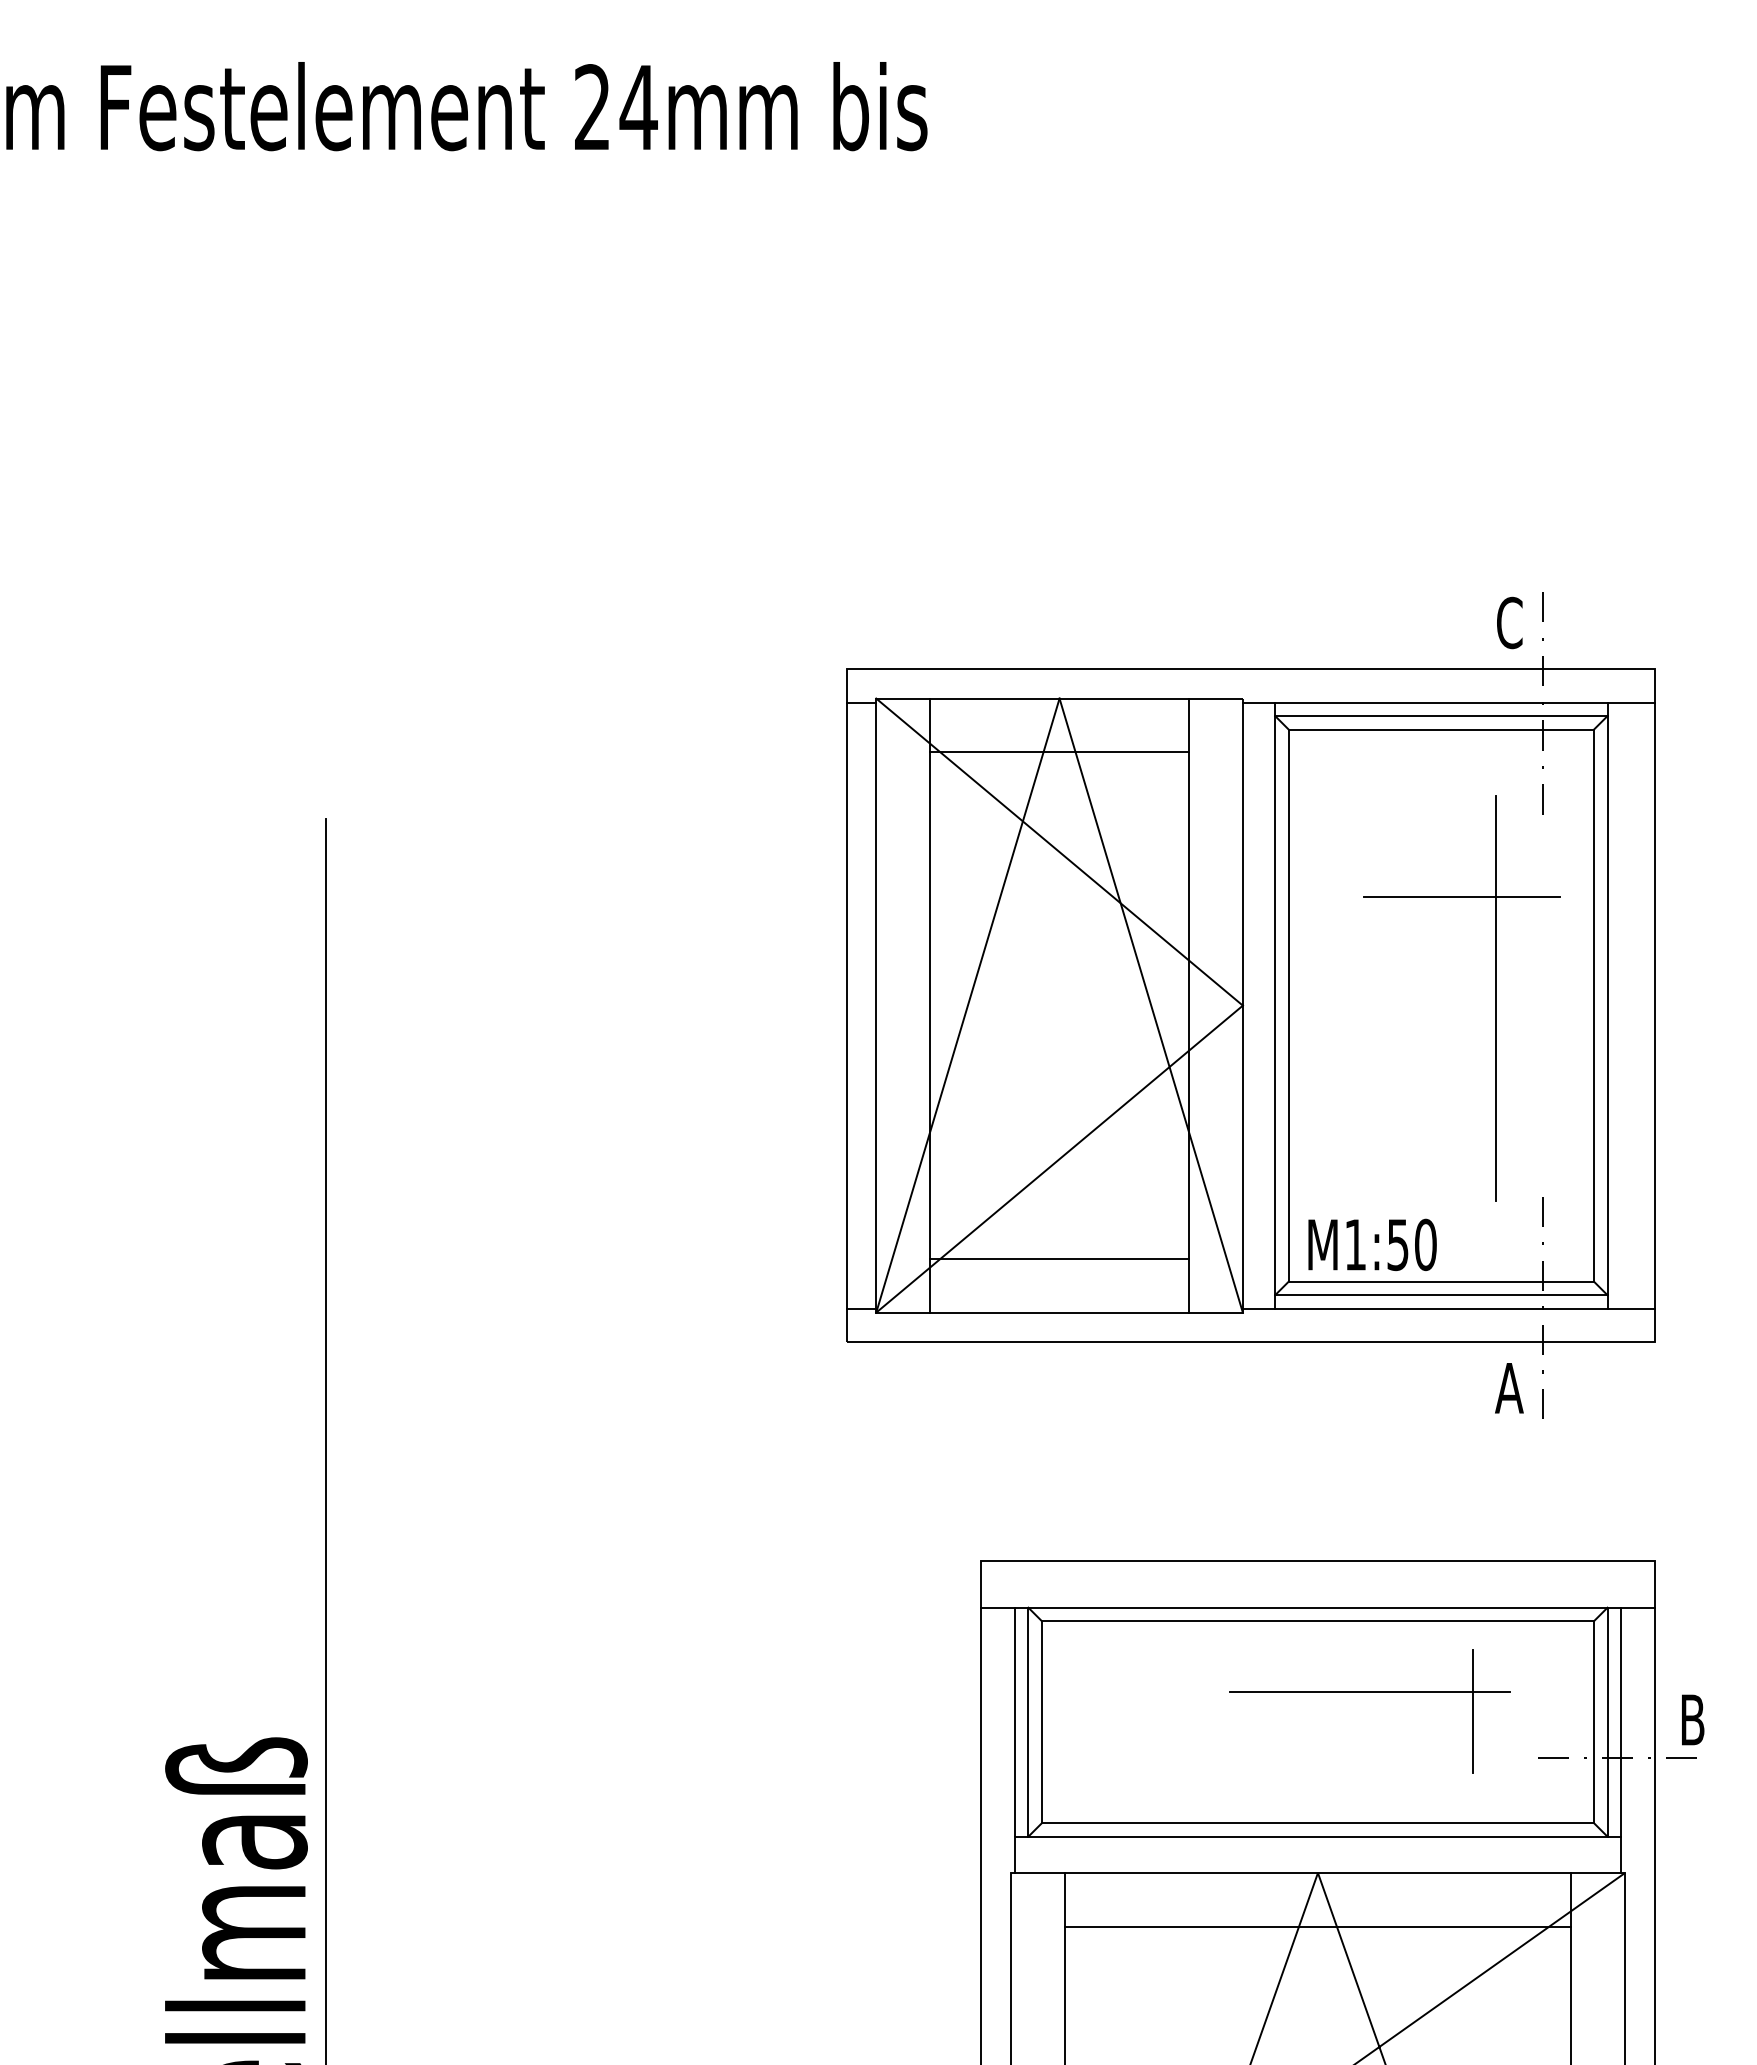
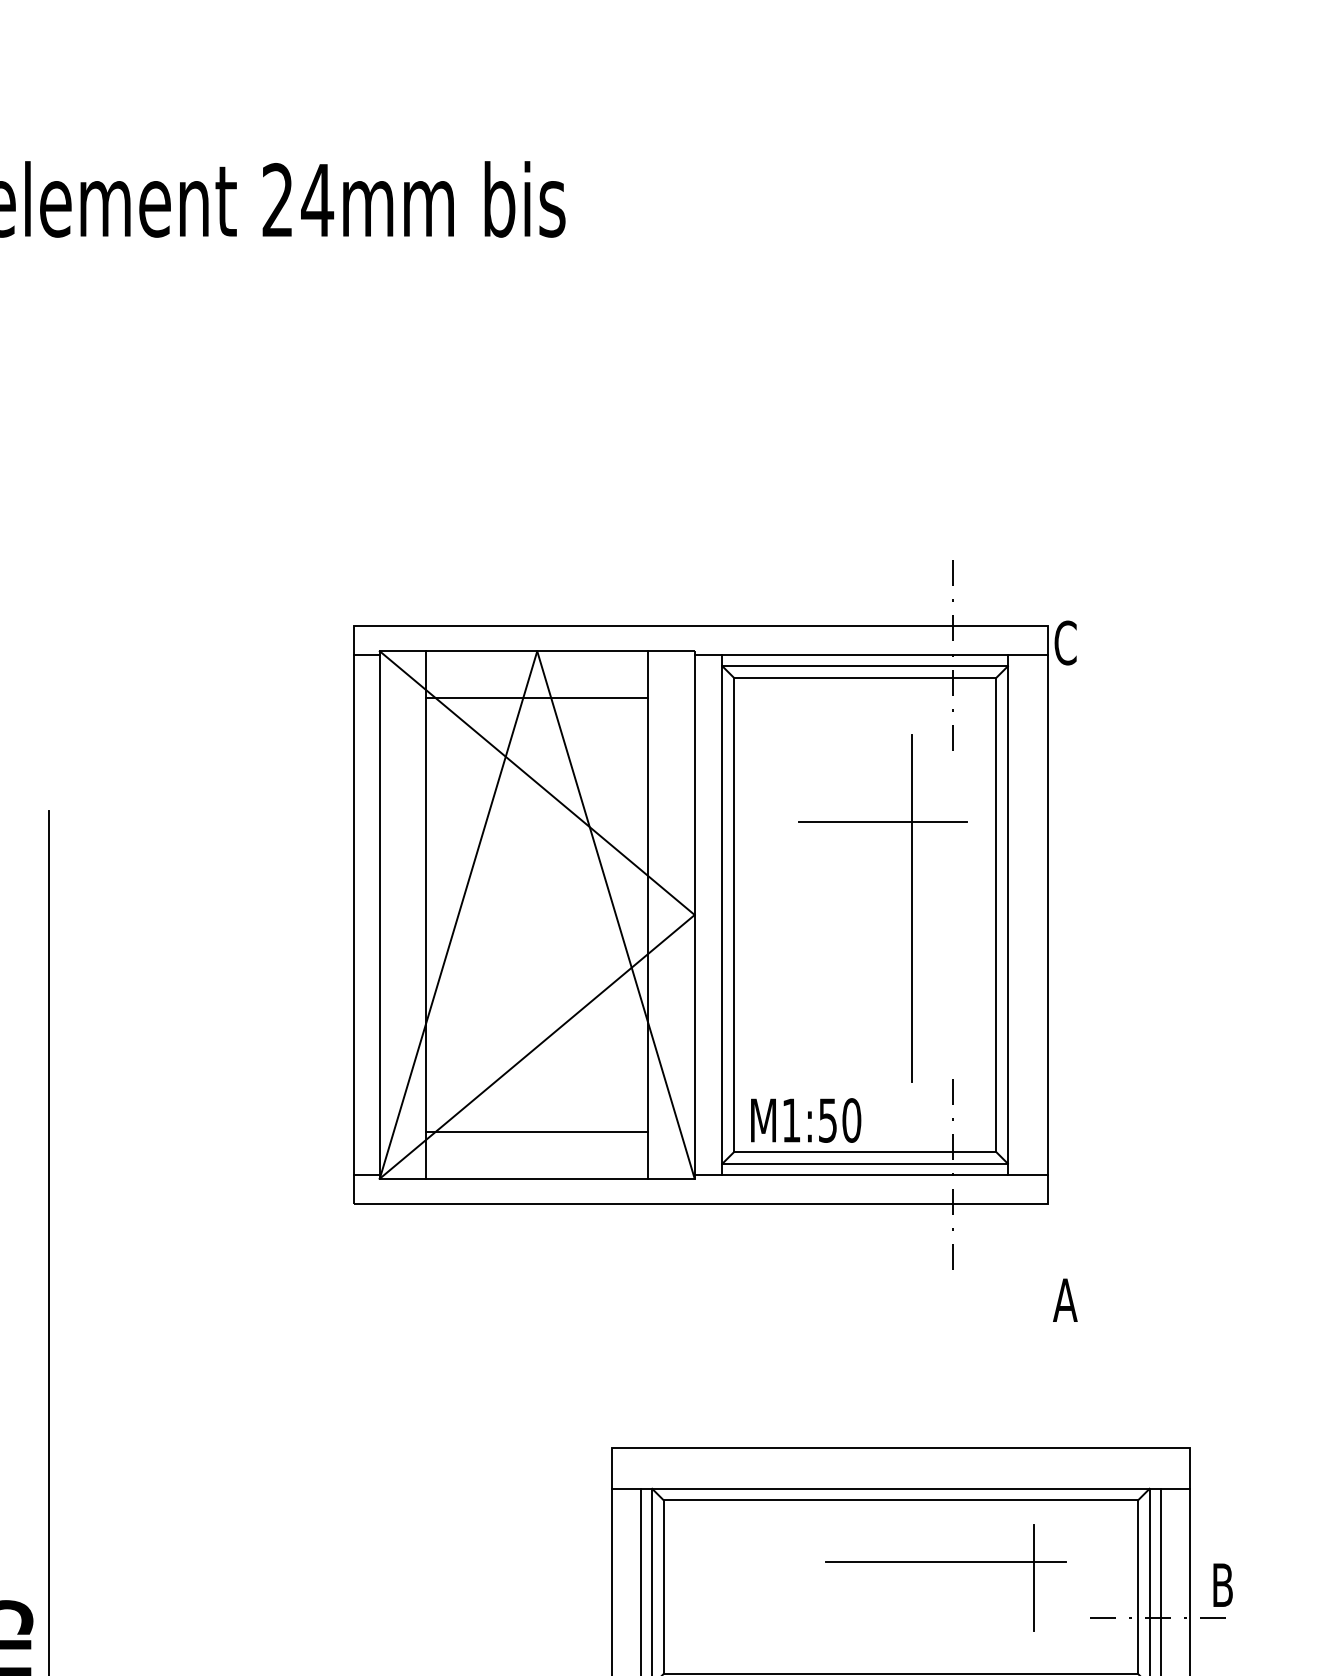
part: (1250, 1005) -> (701, 914), moved

